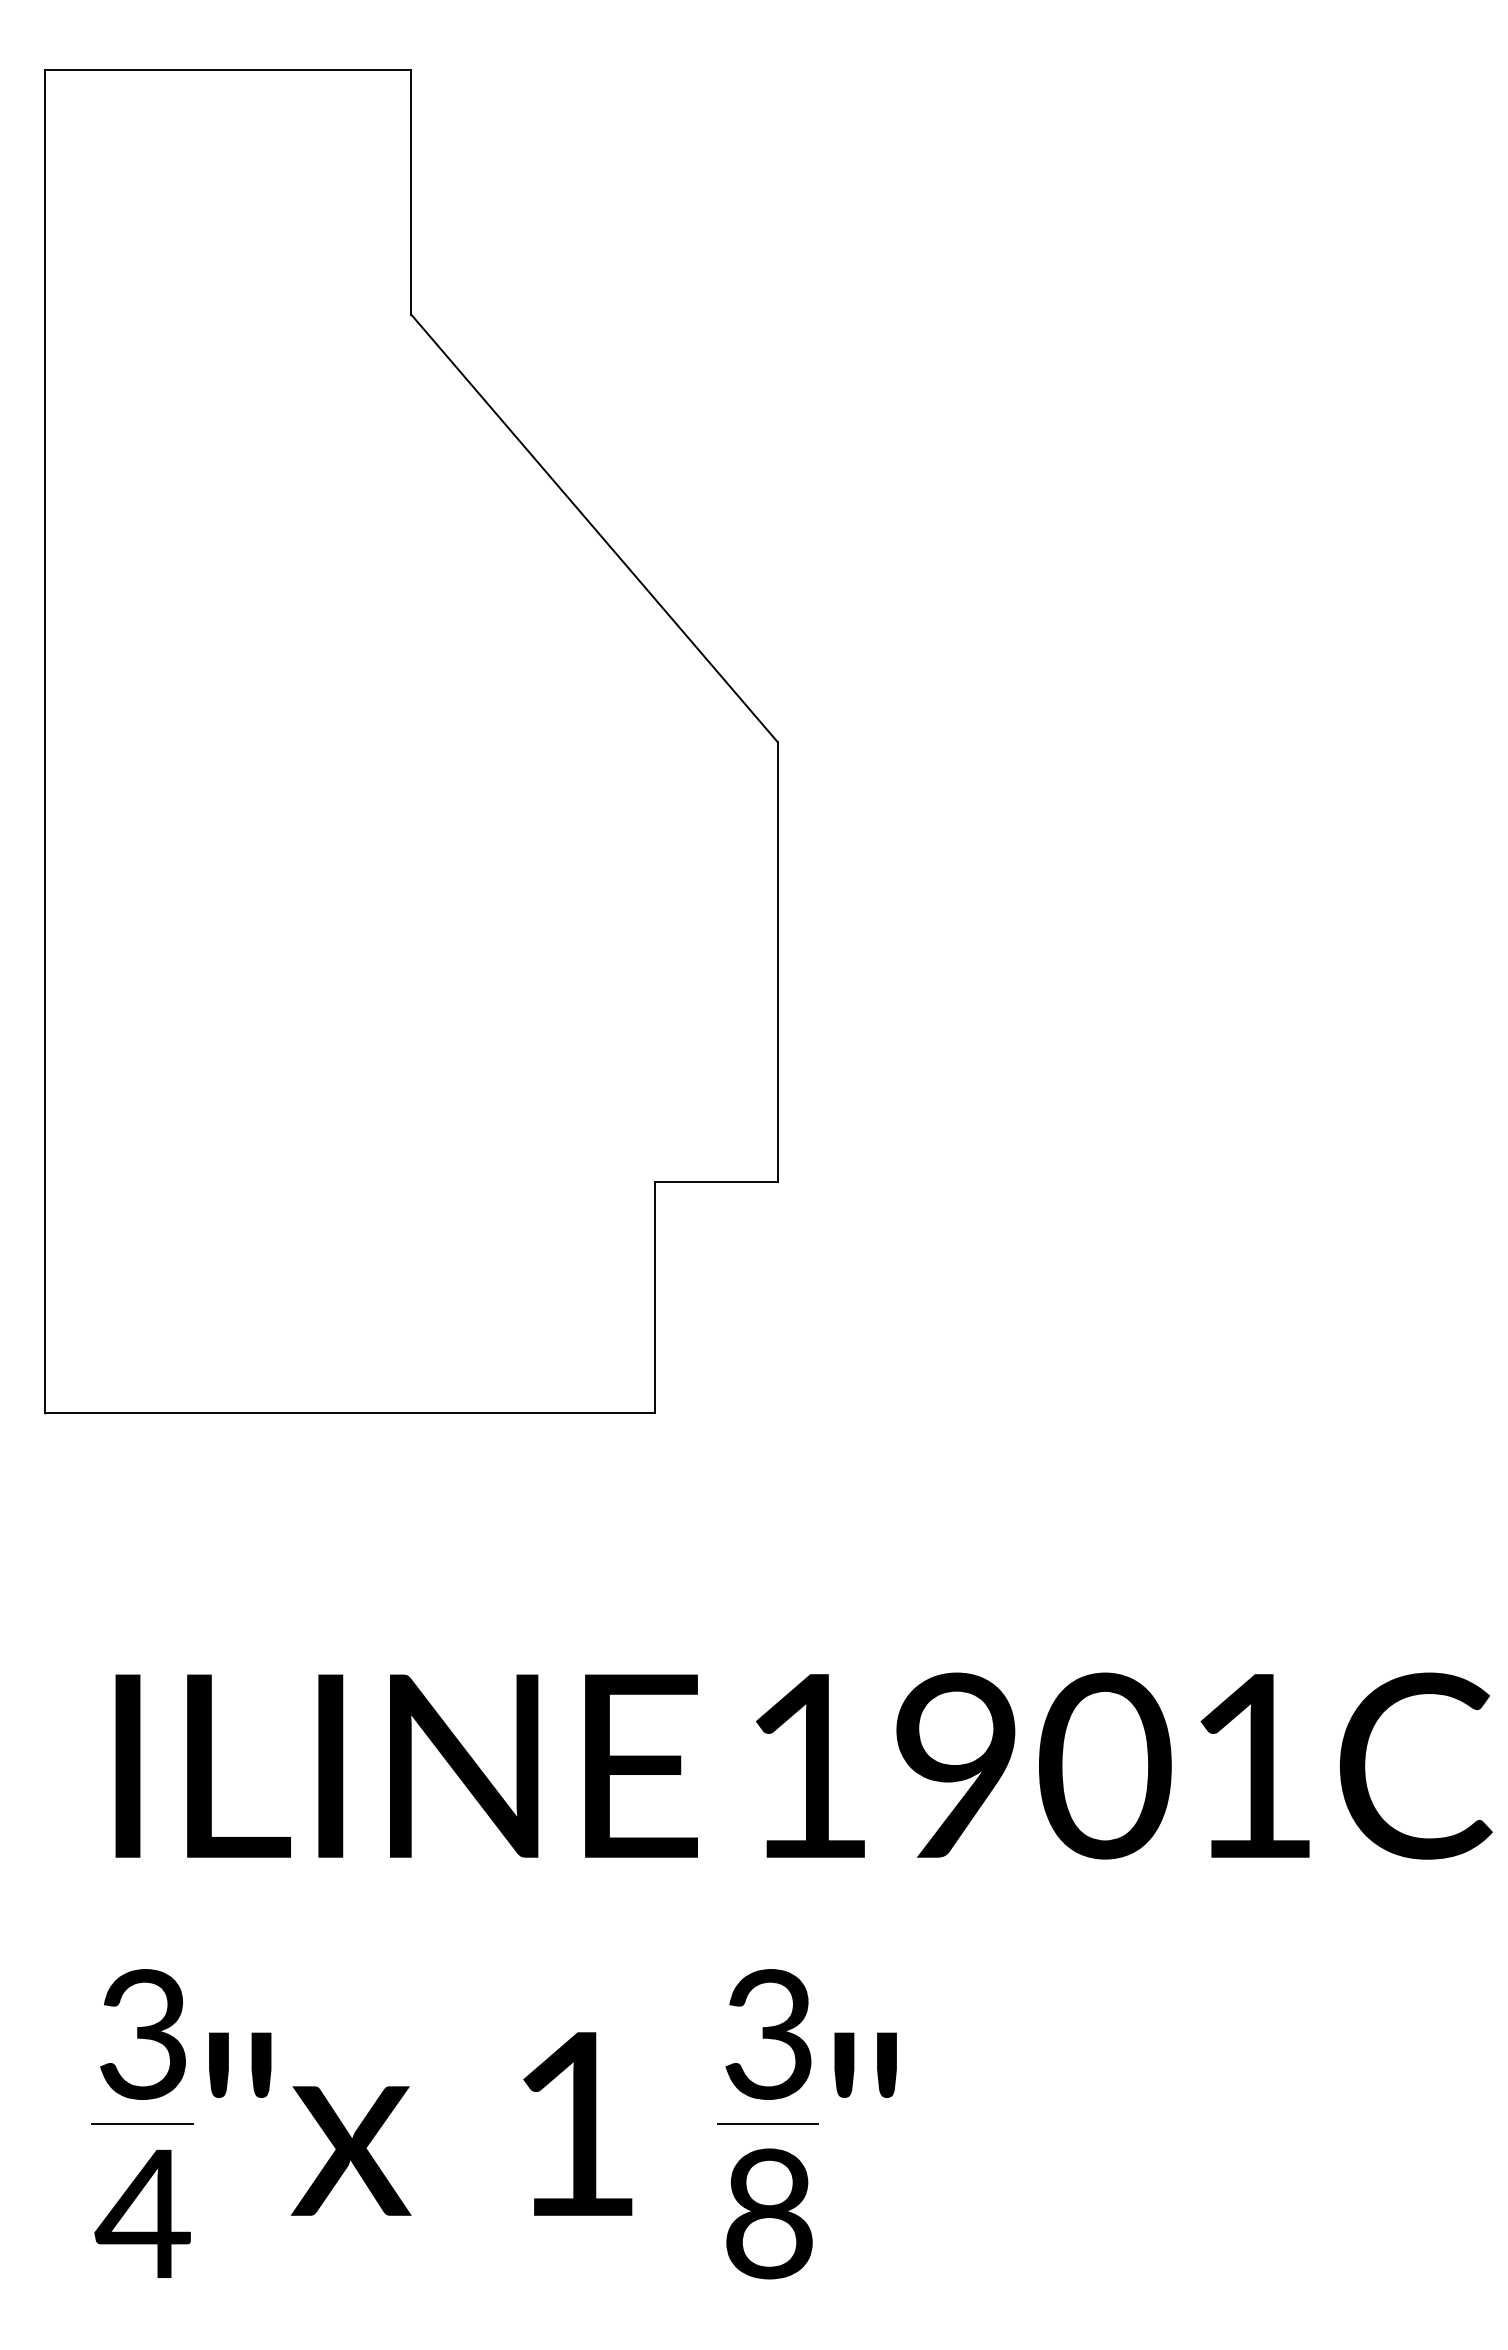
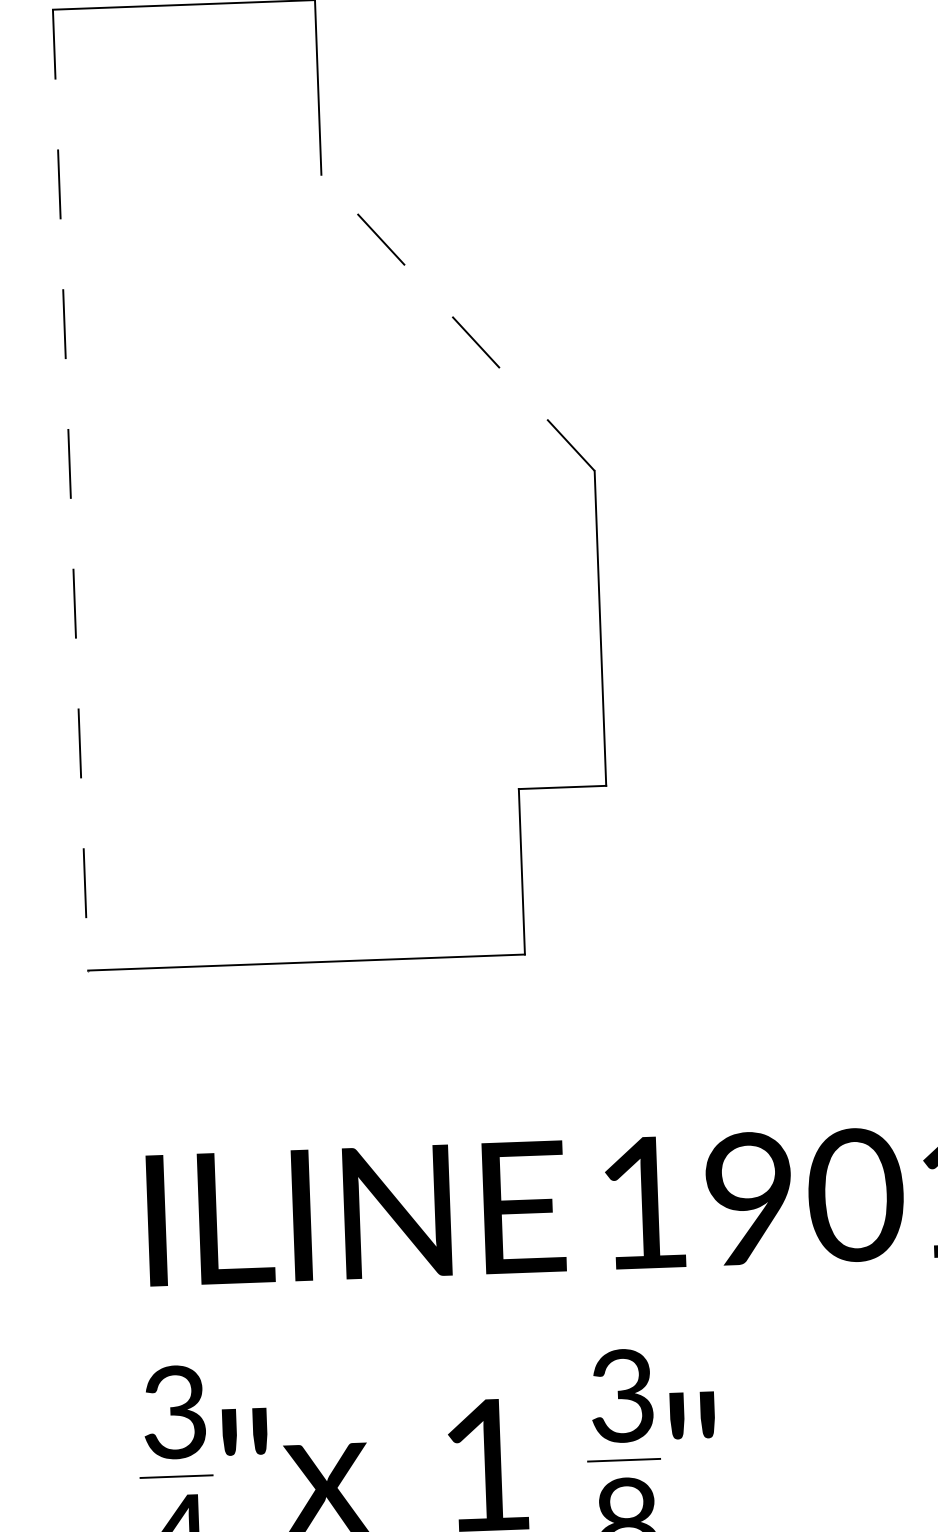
line: (594, 527) -> (458, 322), solid -> dashed
line: (45, 742) -> (70, 490), solid -> dashed

